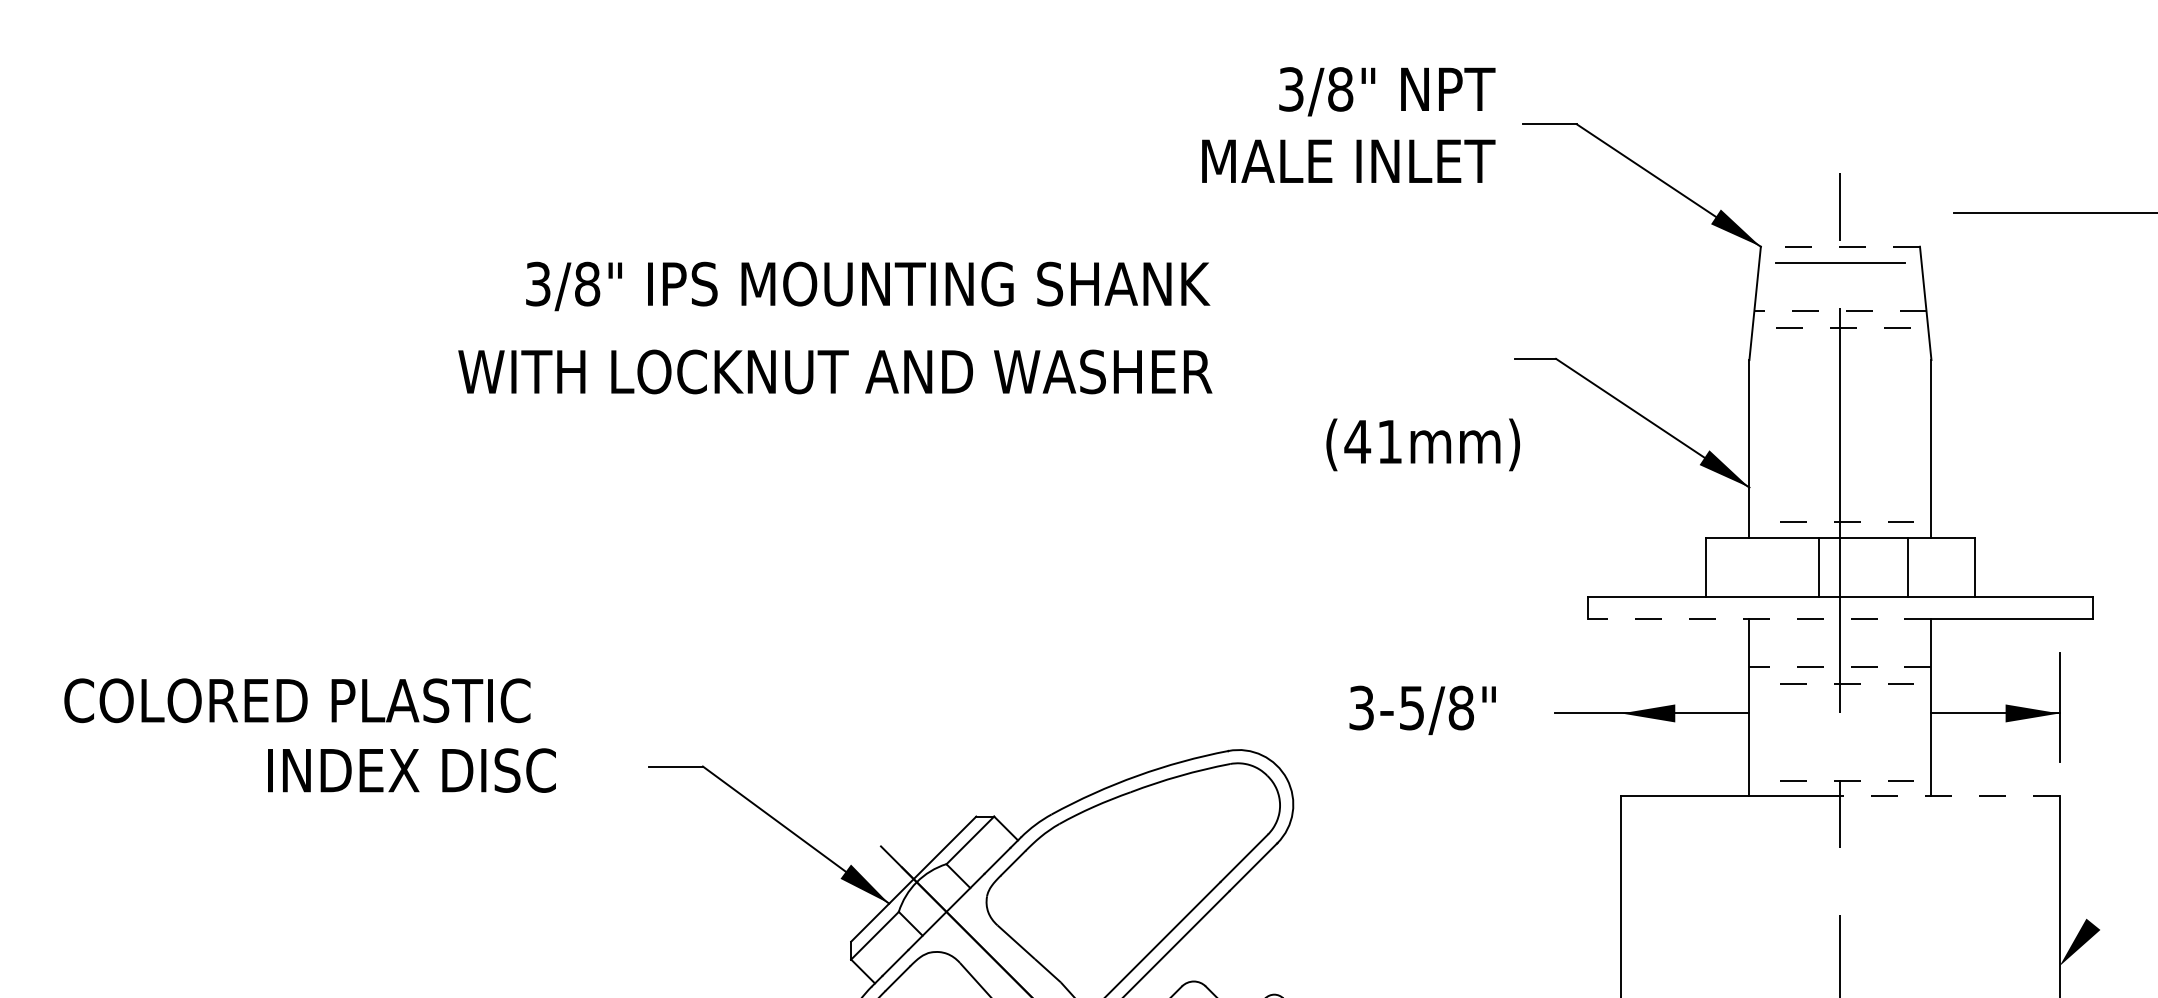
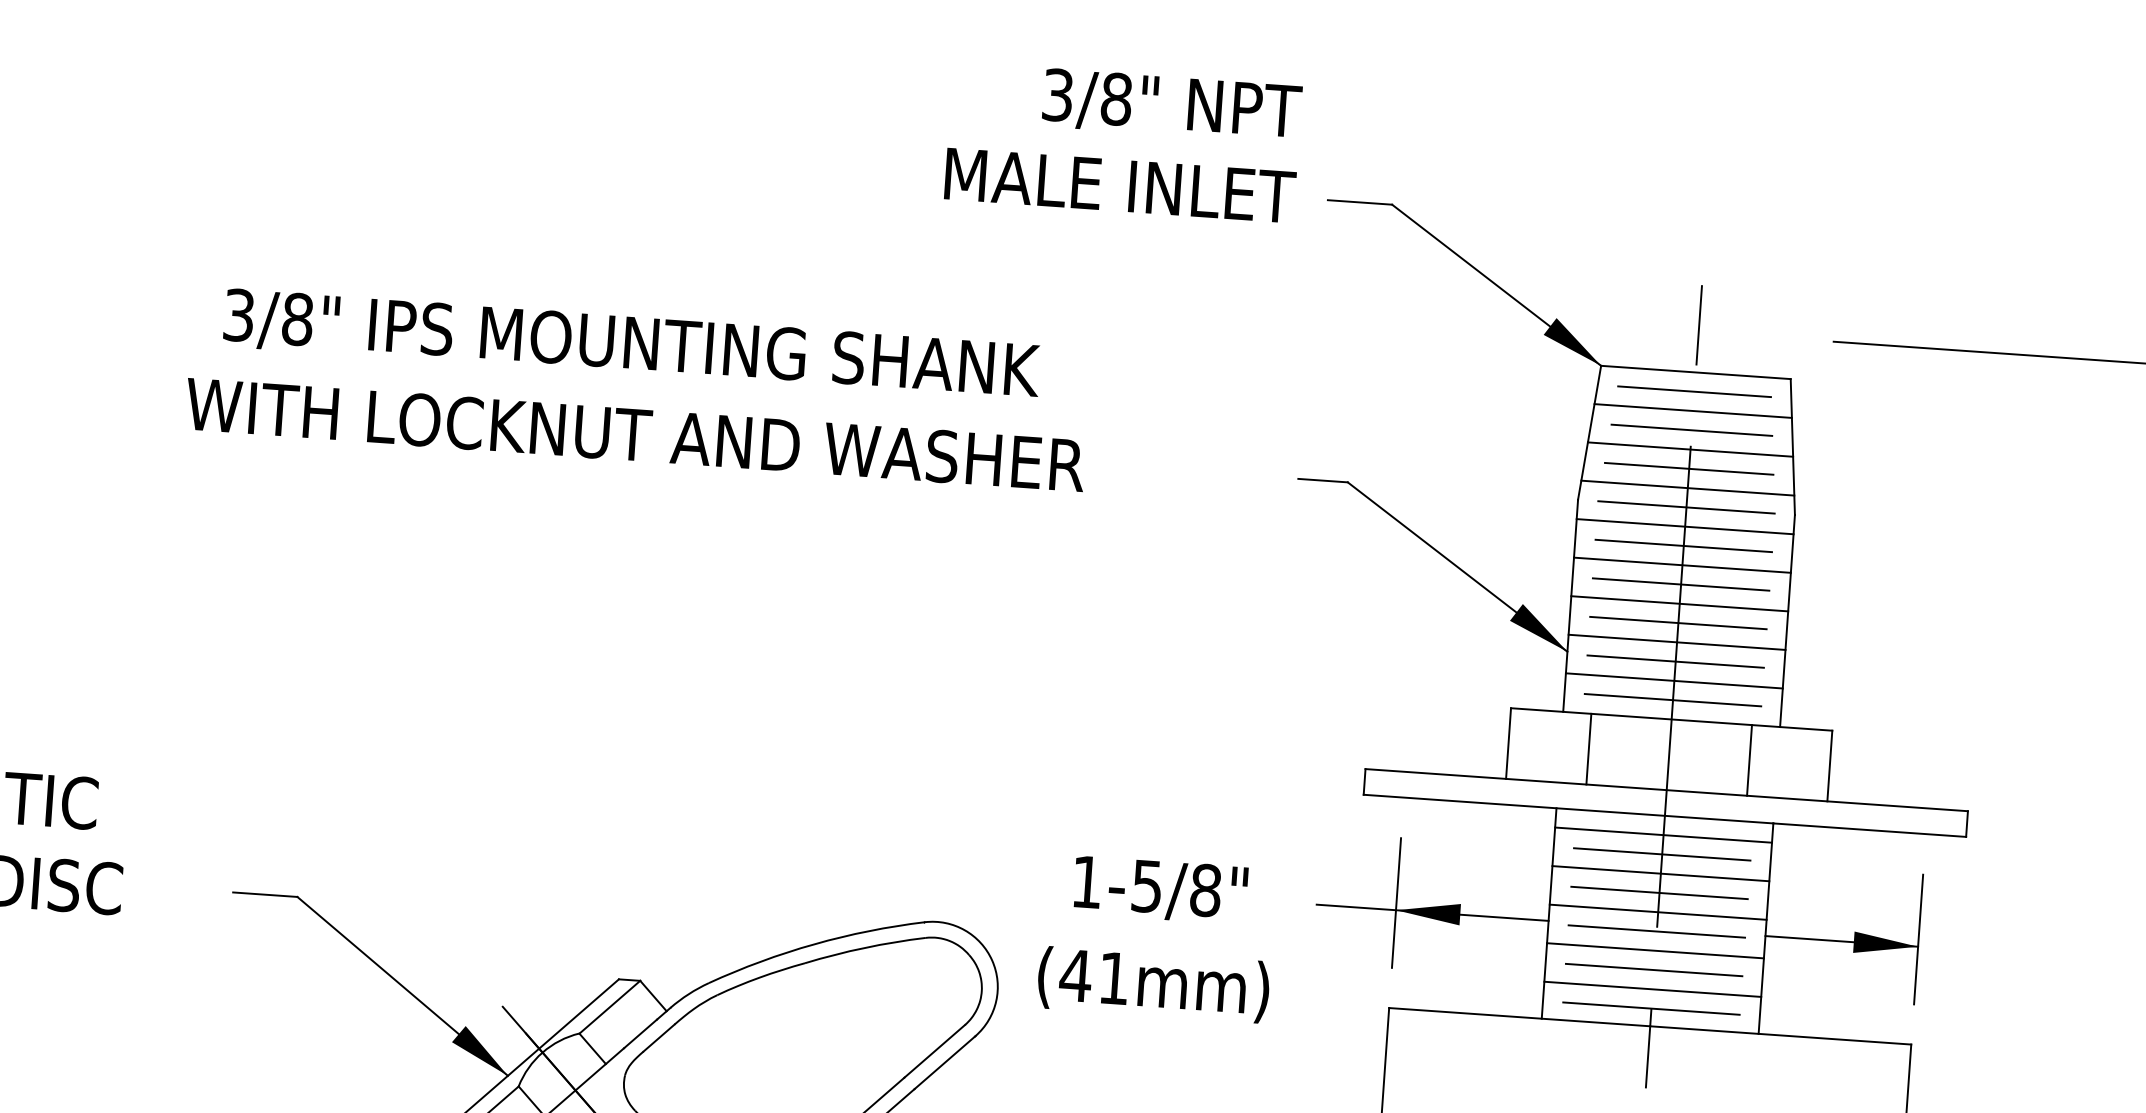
text: (1348, 124) -> (1123, 141), moved
line: (1840, 246) -> (1696, 372), dashed -> solid
line: (1840, 279) -> (1693, 411), added
text: (868, 286) -> (632, 345), moved
line: (1840, 295) -> (1691, 430), added
line: (1839, 311) -> (1689, 449), dashed -> solid
line: (1840, 327) -> (1689, 468), dashed -> solid
line: (1840, 343) -> (1687, 487), added
line: (1840, 360) -> (1686, 507), added
text: (835, 371) -> (635, 434), moved
line: (1840, 376) -> (1685, 527), added
line: (1840, 392) -> (1683, 546), added
line: (1840, 408) -> (1682, 565), added
line: (1840, 424) -> (1681, 584), added
line: (1840, 440) -> (1679, 603), added
text: (1422, 444) -> (1152, 984), moved
line: (1840, 457) -> (1678, 623), added
line: (1840, 473) -> (1677, 642), added
line: (1840, 489) -> (1675, 661), added
line: (1840, 505) -> (1674, 680), added
line: (1839, 521) -> (1671, 699), dashed -> solid
line: (1819, 567) -> (1589, 749), moved
line: (1759, 618) -> (1568, 808), dashed -> solid
line: (1840, 635) -> (1663, 835), added
line: (1840, 651) -> (1662, 854), added
line: (1839, 667) -> (1659, 873), dashed -> solid
line: (1839, 683) -> (1658, 892), dashed -> solid
line: (1840, 699) -> (1658, 911), added
text: (1361, 707) -> (1086, 881), 3-5/8" -> 1-5/8"
line: (1621, 707) -> (1396, 903), added
line: (1840, 715) -> (1656, 930), added
line: (1840, 732) -> (1655, 951), added
line: (1840, 748) -> (1654, 970), added
line: (1840, 764) -> (1652, 989), added
line: (1839, 780) -> (1650, 1008), dashed -> solid
line: (1949, 795) -> (1780, 1035), dashed -> solid

